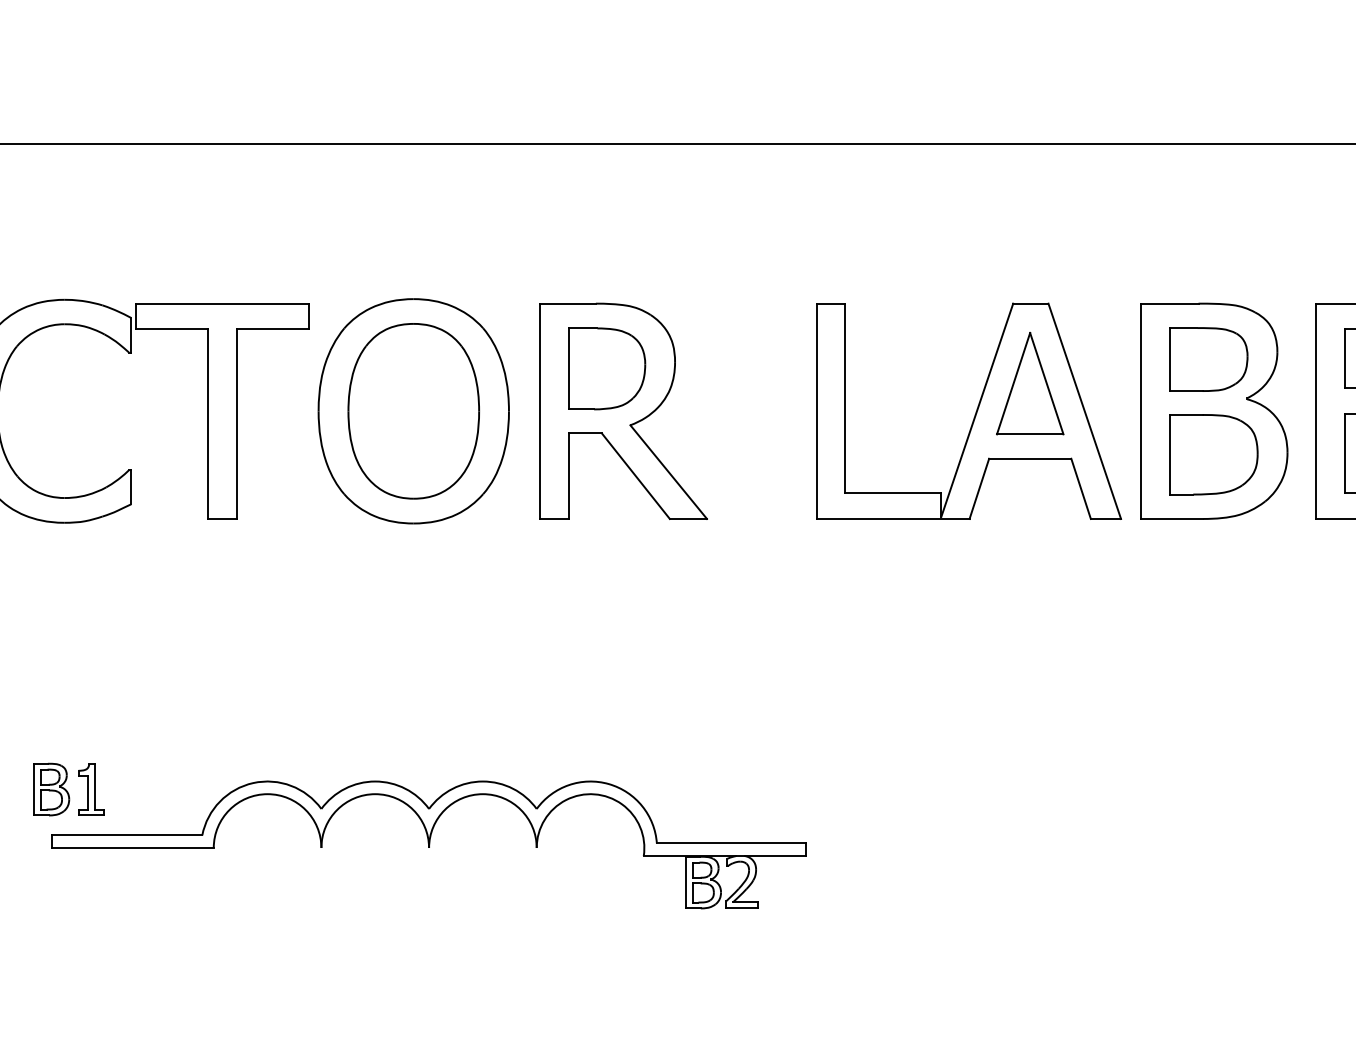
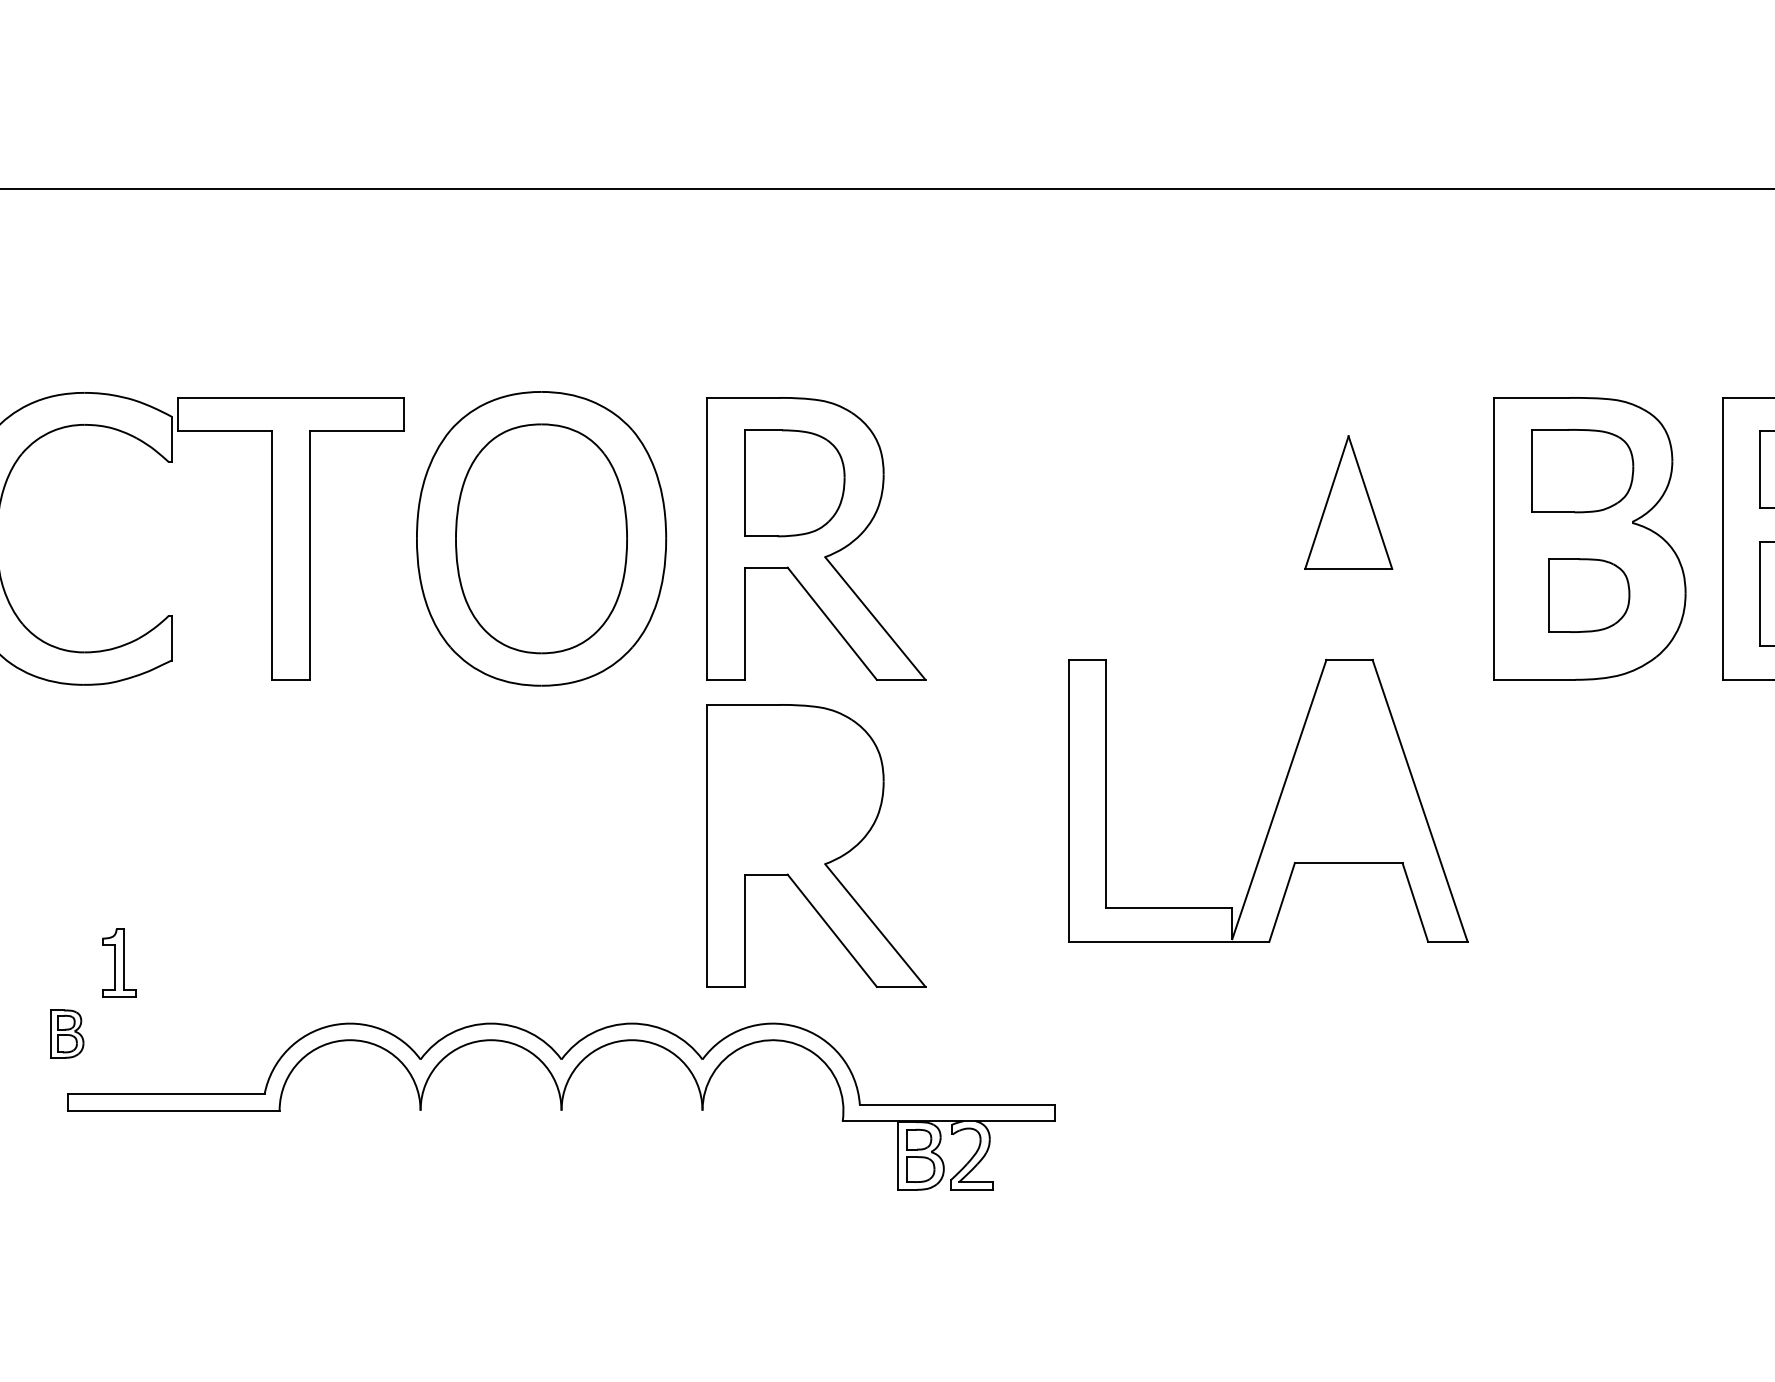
part: (975, 414) -> (1276, 804), moved
part: (1214, 454) -> (1589, 595), size x0.7
part: (623, 645) -> (816, 845), added
part: (51, 789) -> (67, 1033), size x0.7
part: (91, 789) -> (119, 962), moved

